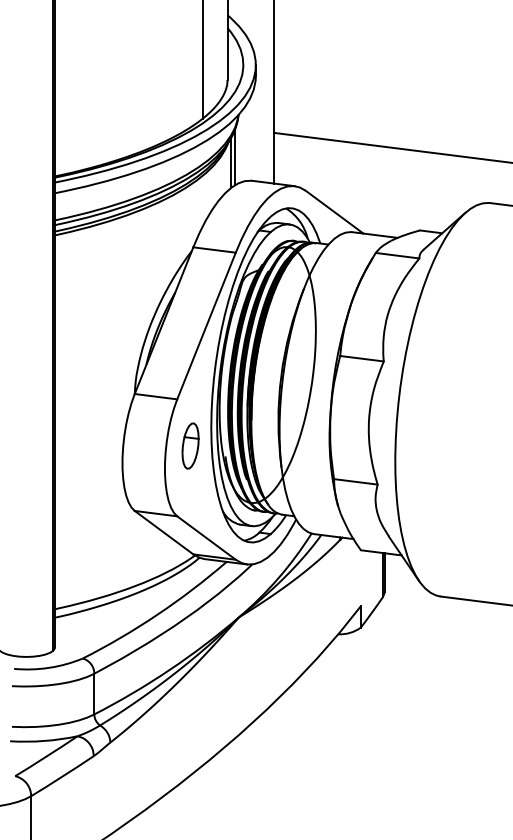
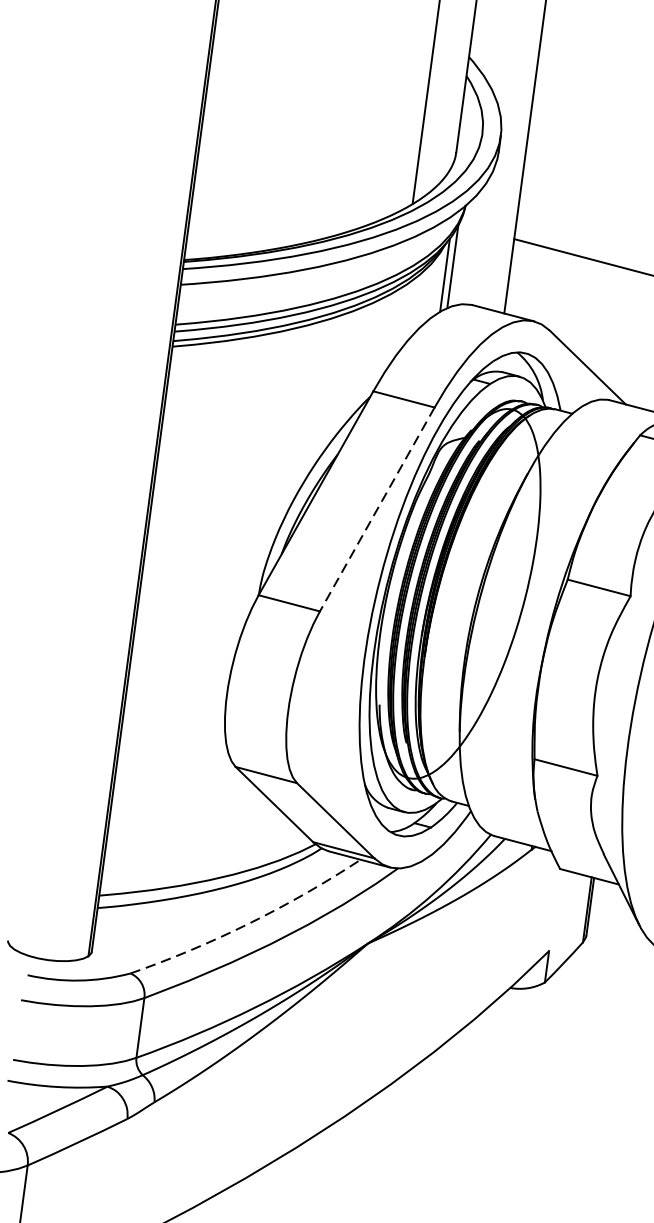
line: (206, 326) -> (377, 510), solid -> dashed
part: (190, 445) -> (330, 681), removed
arc: (157, 614) -> (248, 923), solid -> dashed

